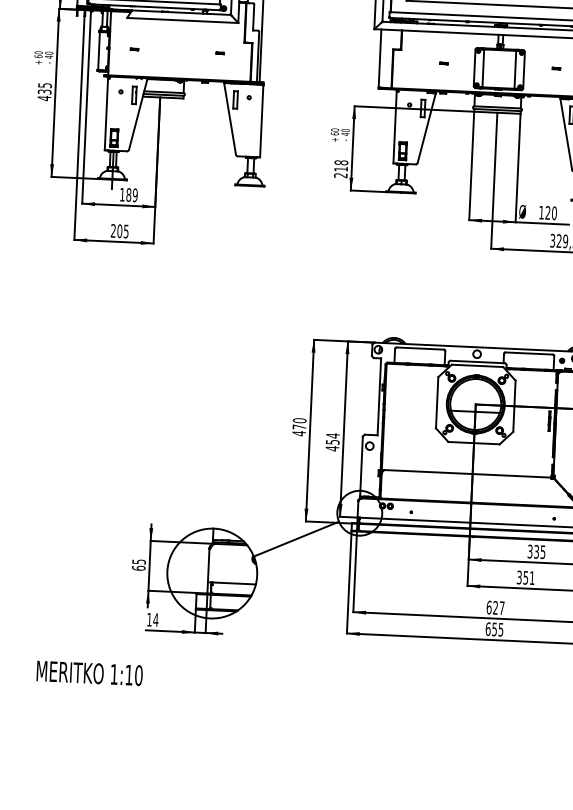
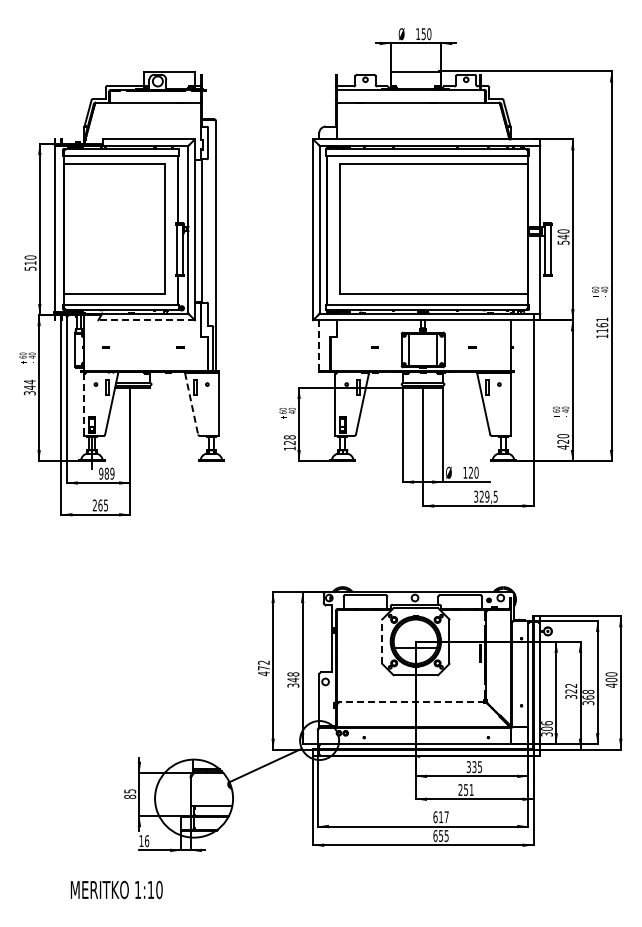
line: (182, 20) -> (146, 320), solid -> dashed
line: (380, 58) -> (319, 345), solid -> dashed
text: (44, 91) -> (29, 387), 435 -> 344
line: (106, 114) -> (84, 404), solid -> dashed
line: (229, 118) -> (191, 403), solid -> dashed
text: (340, 172) -> (289, 445), 218 -> 128
text: (122, 194) -> (101, 473), 189 -> 989
text: (119, 231) -> (100, 505), 205 -> 265
line: (437, 402) -> (382, 641), solid -> dashed
text: (299, 420) -> (263, 662), 470 -> 472
text: (332, 441) -> (293, 679), 454 -> 348
line: (466, 474) -> (410, 702), solid -> dashed
text: (138, 567) -> (129, 796), 65 -> 85
text: (519, 576) -> (460, 789), 351 -> 251
text: (494, 607) -> (440, 816), 627 -> 617
text: (155, 620) -> (146, 841), 14 -> 16
text: (89, 672) -> (116, 889), moved

